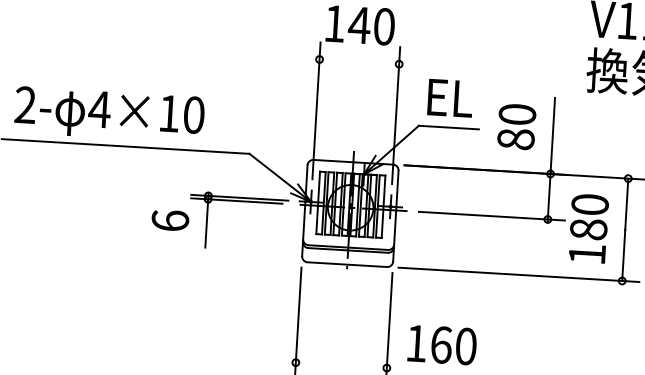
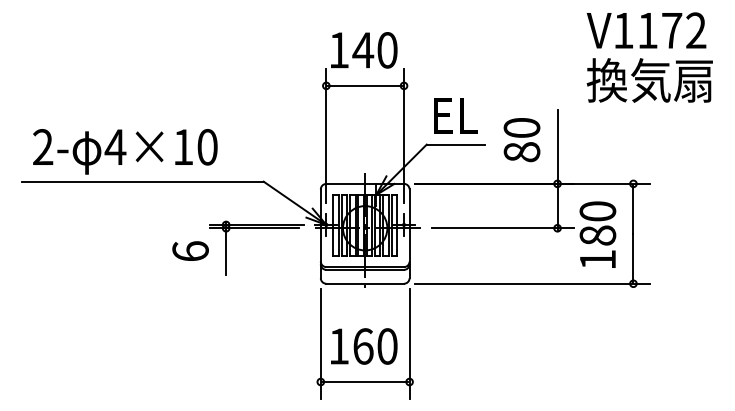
line: (358, 61) -> (364, 85), added
text: (442, 345) -> (364, 346), moved
line: (340, 365) -> (364, 382), added

